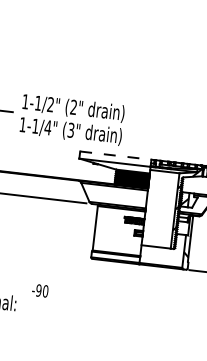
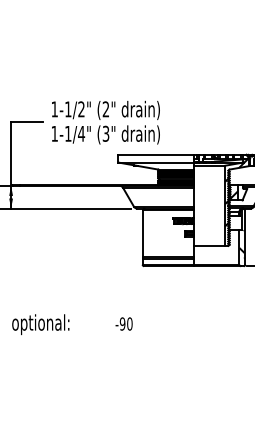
line: (116, 155) -> (156, 154), dashed -> solid
text: (39, 290) -> (123, 323), moved

